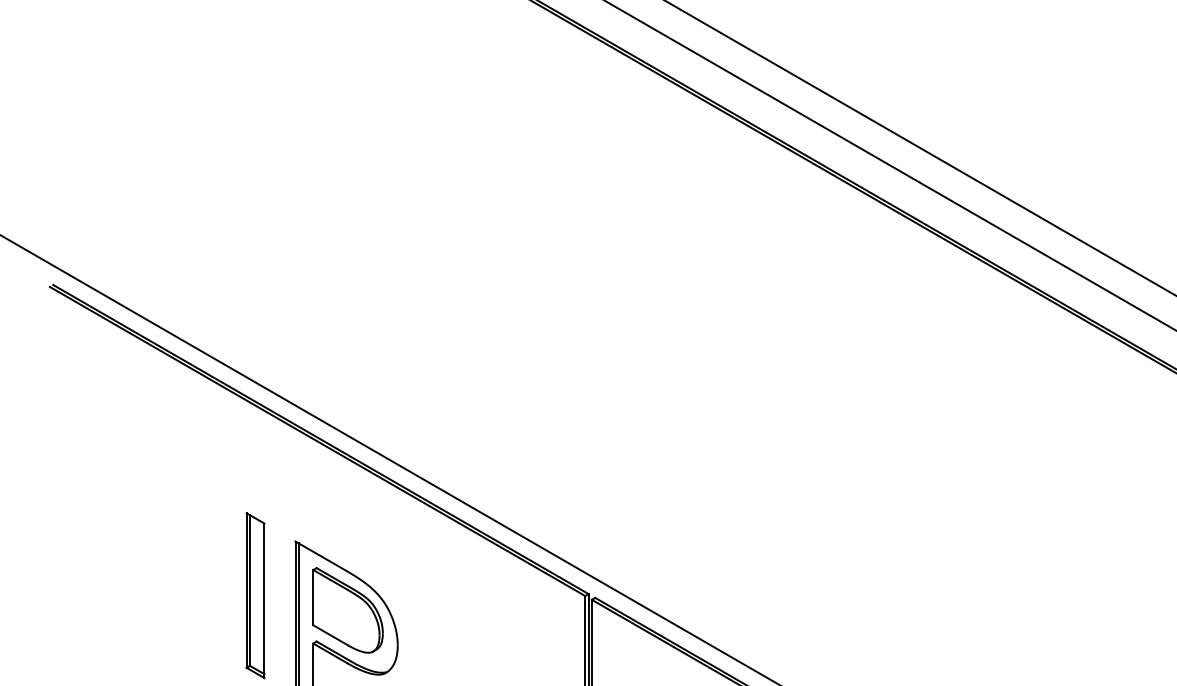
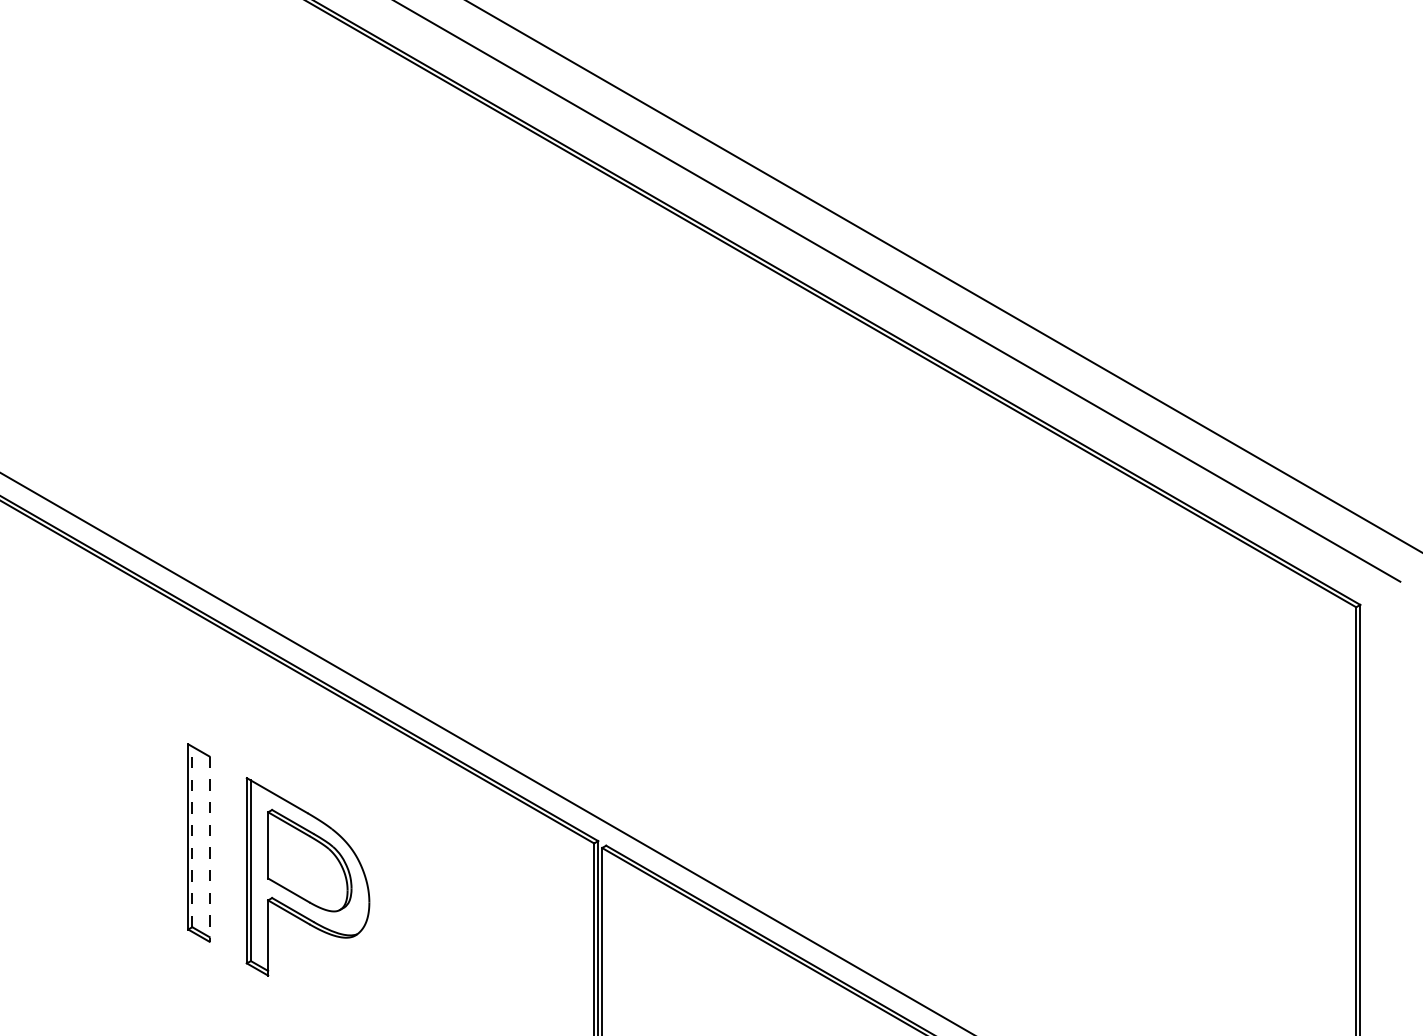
line: (250, 590) -> (192, 836), solid -> dashed
line: (264, 601) -> (209, 849), solid -> dashed

